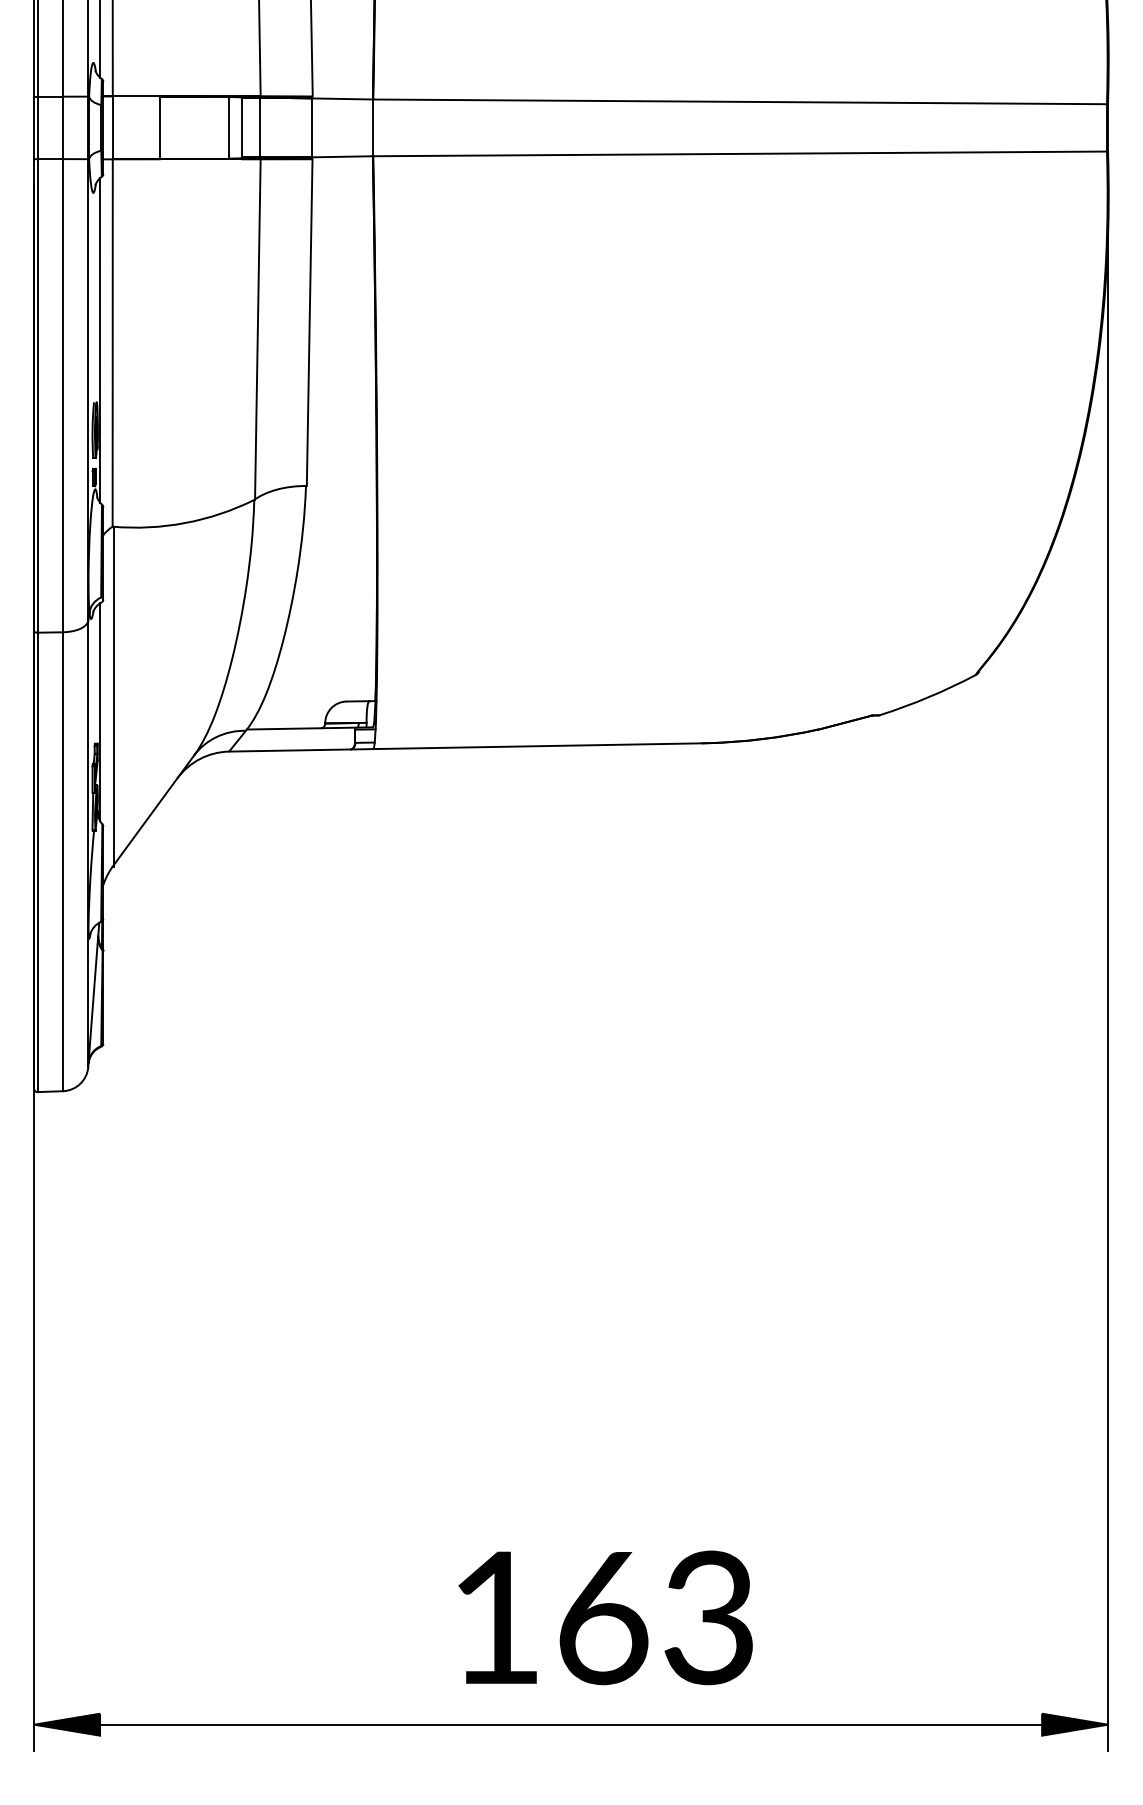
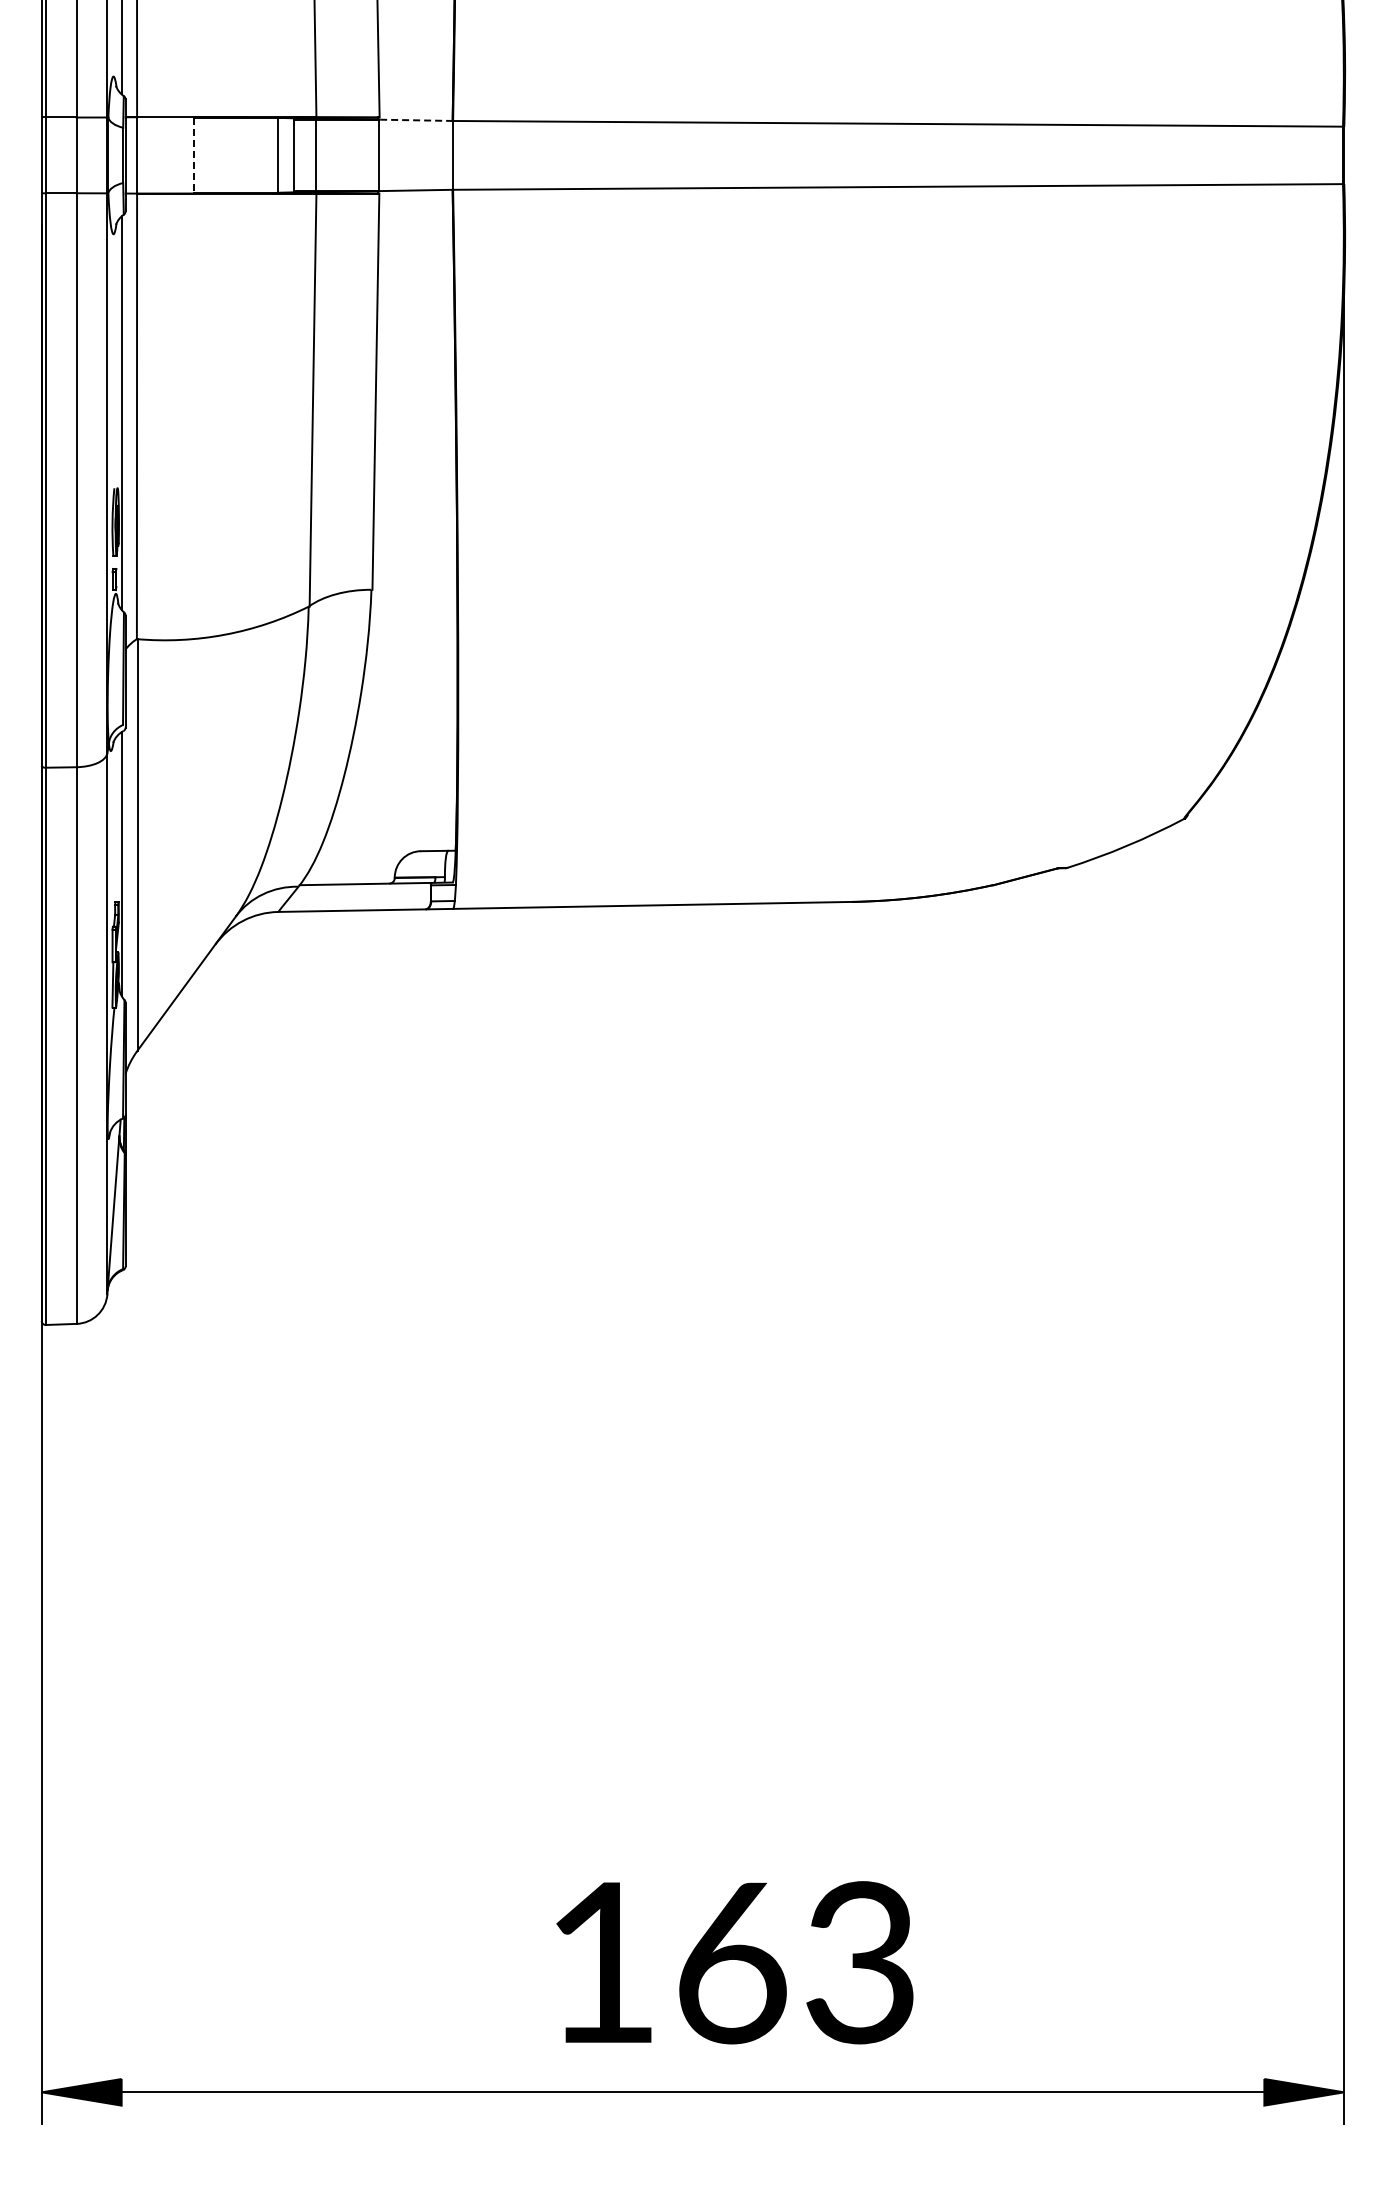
line: (342, 99) -> (415, 120), solid -> dashed
line: (160, 127) -> (194, 155), solid -> dashed

